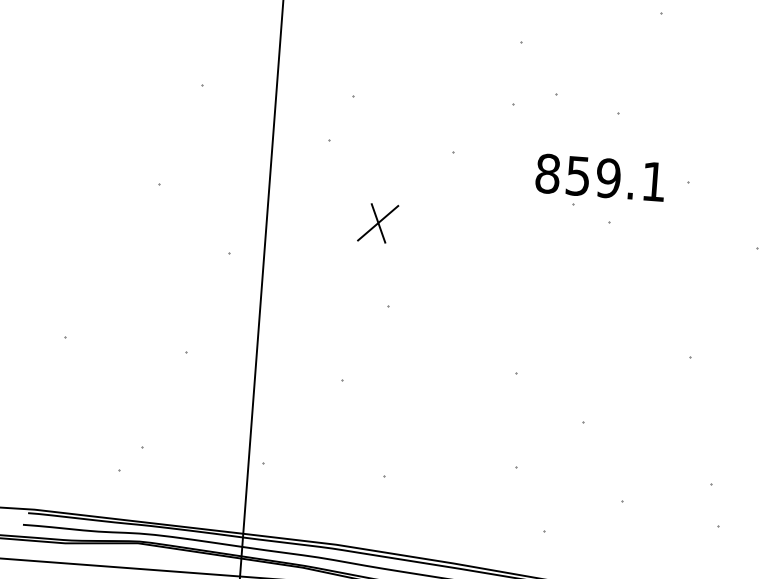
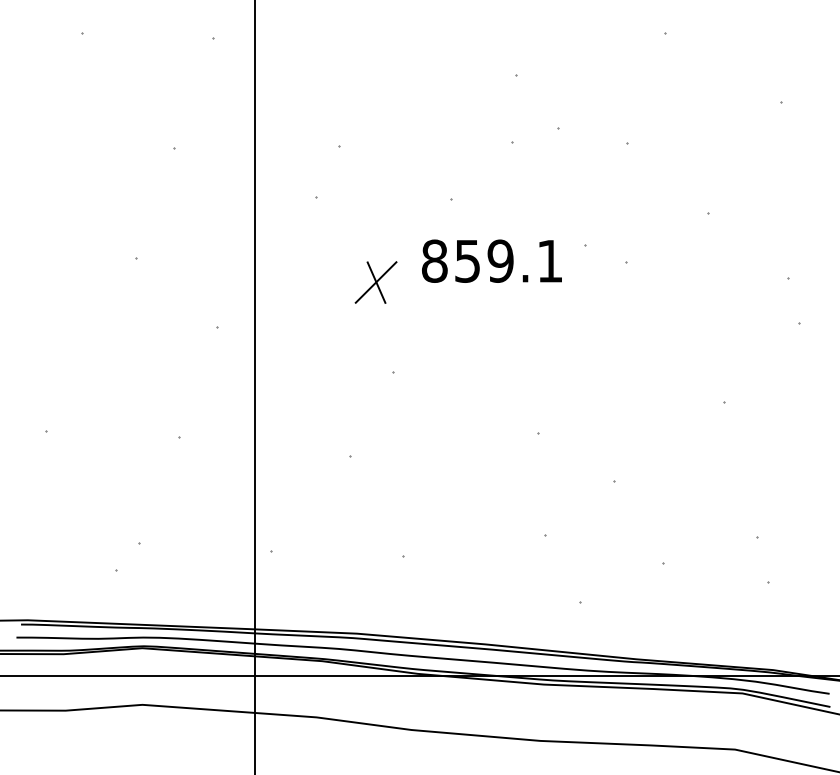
text: (600, 177) -> (491, 260), moved

